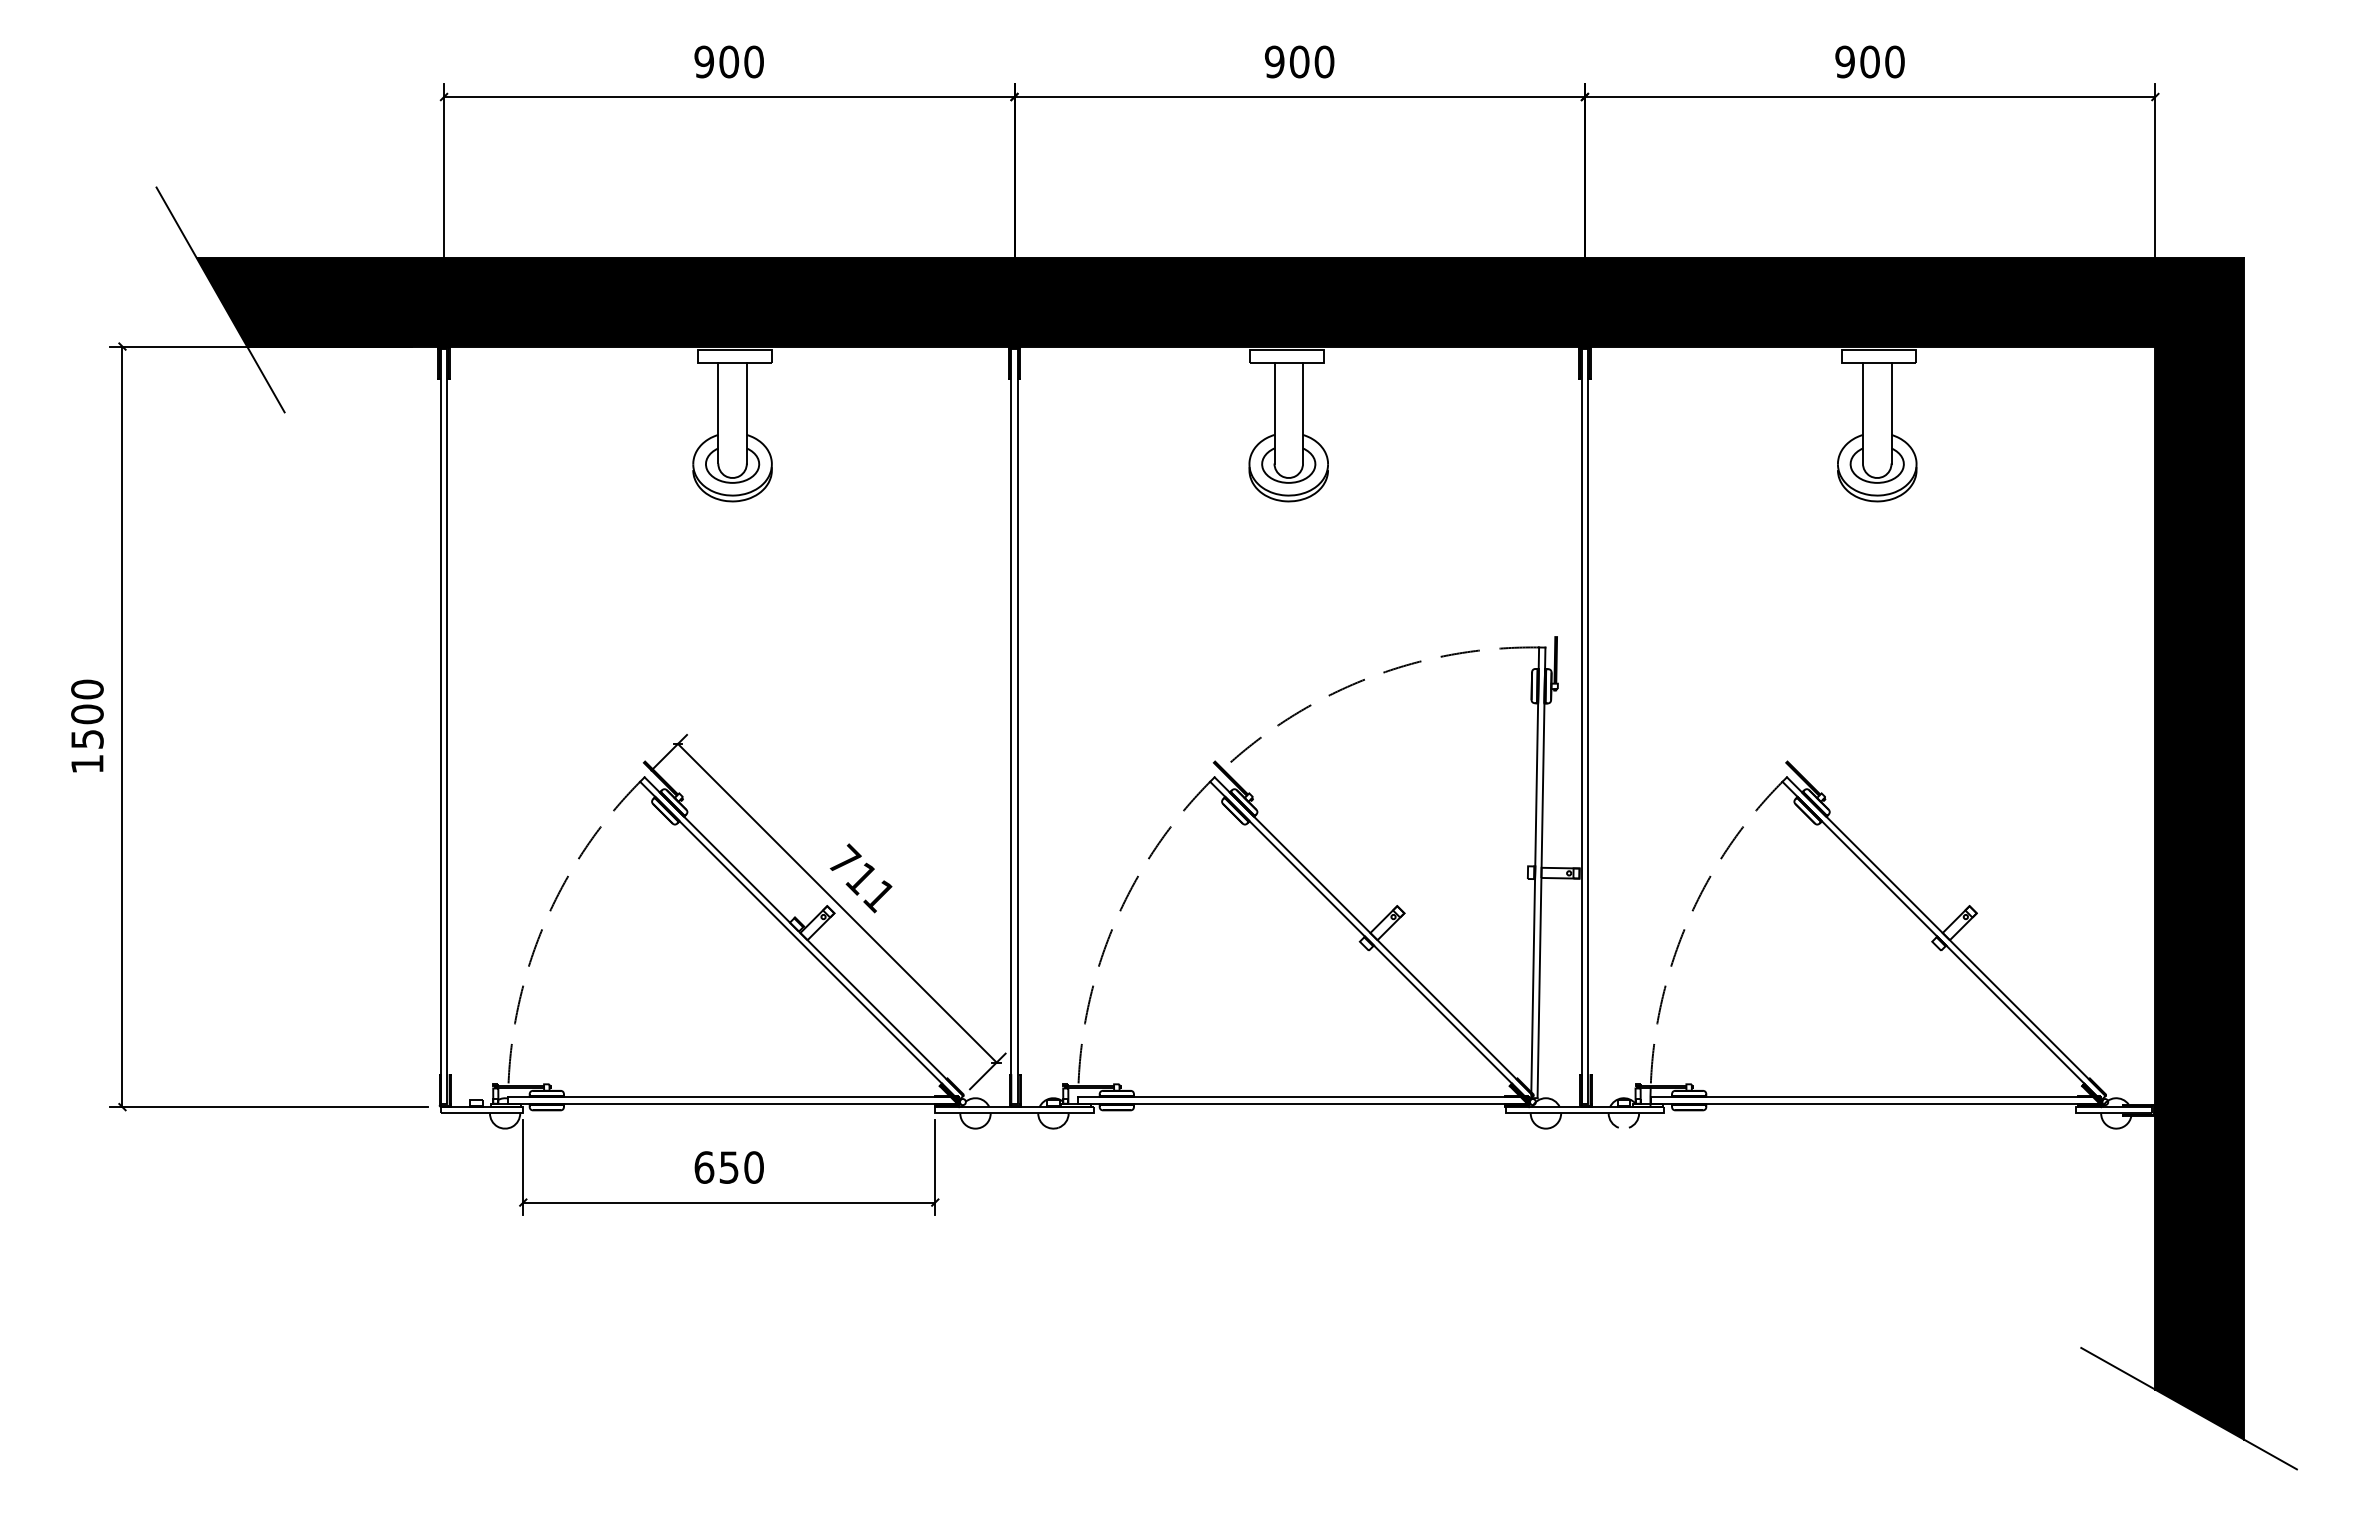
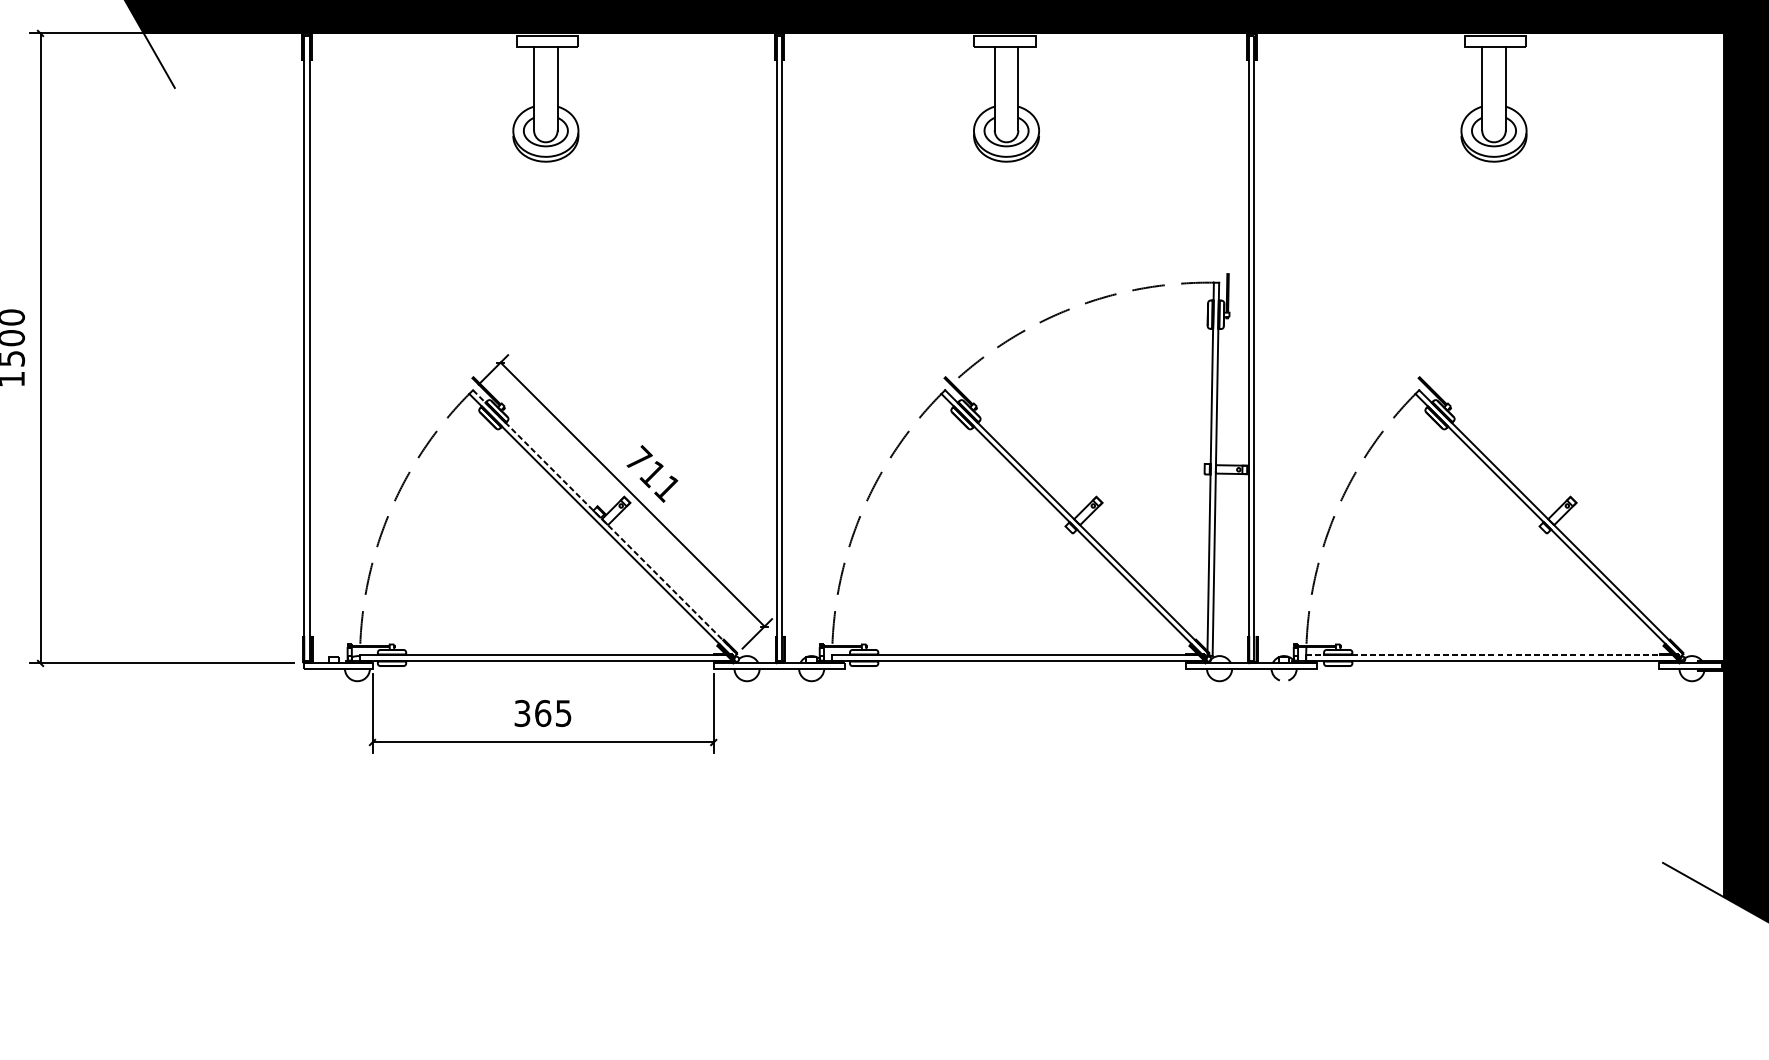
line: (804, 936) -> (605, 522), solid -> dashed
line: (1876, 1097) -> (1493, 655), solid -> dashed
text: (728, 1167) -> (542, 713), 650 -> 365

